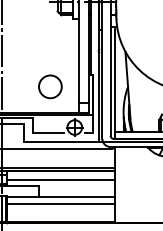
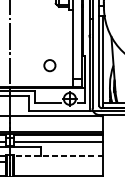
circle: (50, 86) -> (49, 65), size x0.6
line: (60, 197) -> (58, 156), solid -> dashed
line: (60, 204) -> (58, 162), removed

